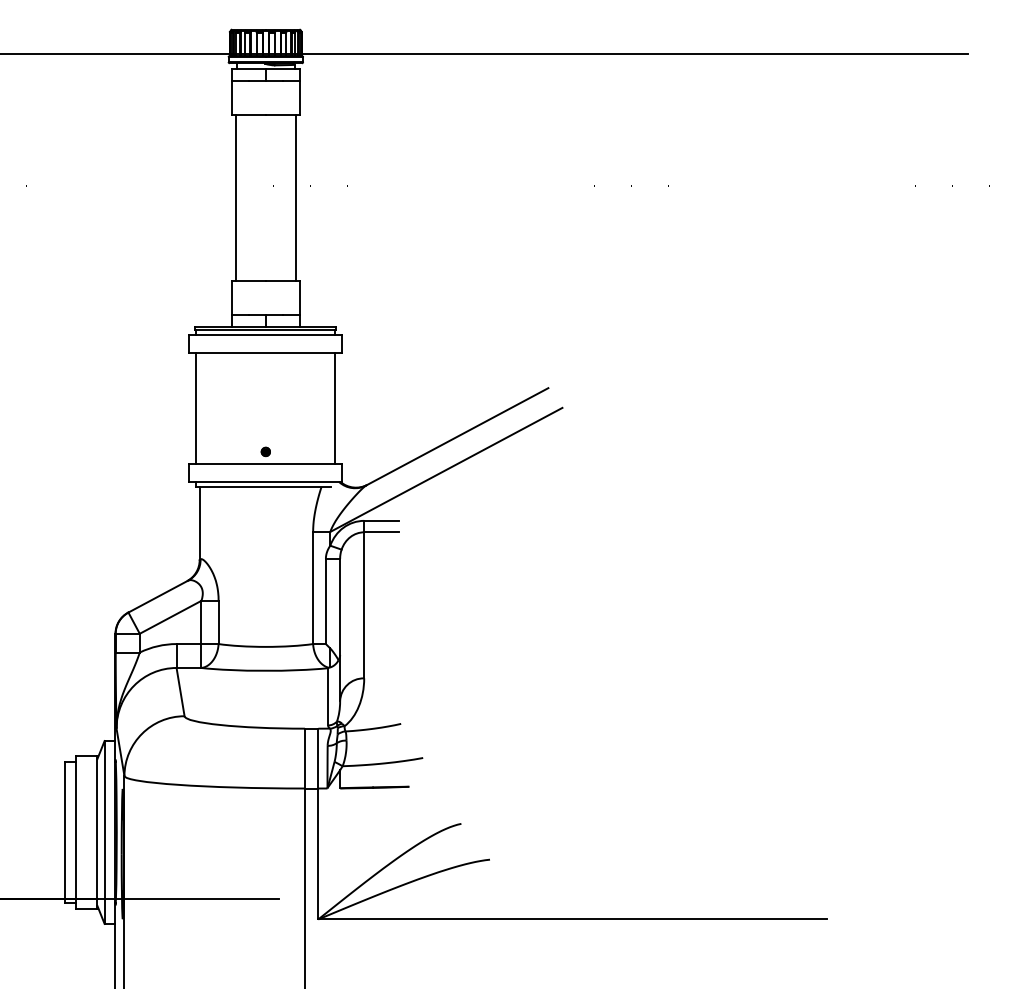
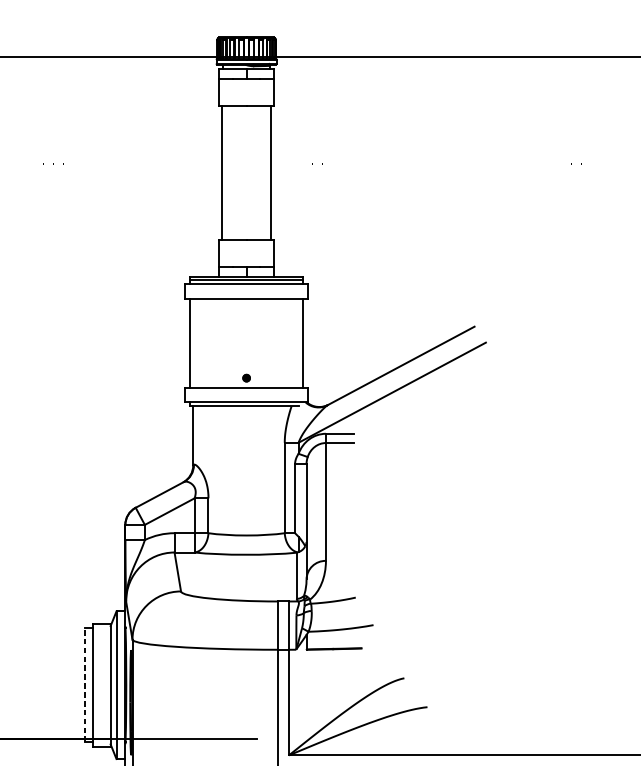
line: (65, 831) -> (84, 684), solid -> dashed

